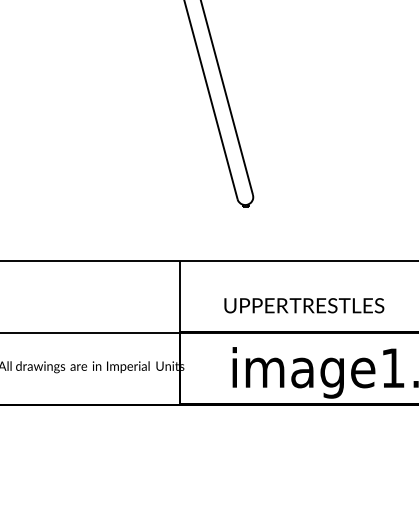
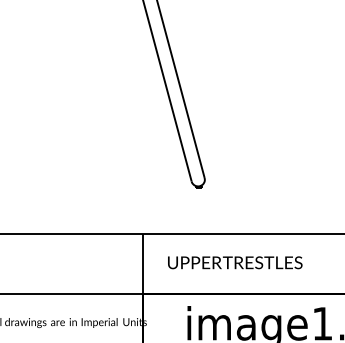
text: (304, 305) -> (235, 262), moved

